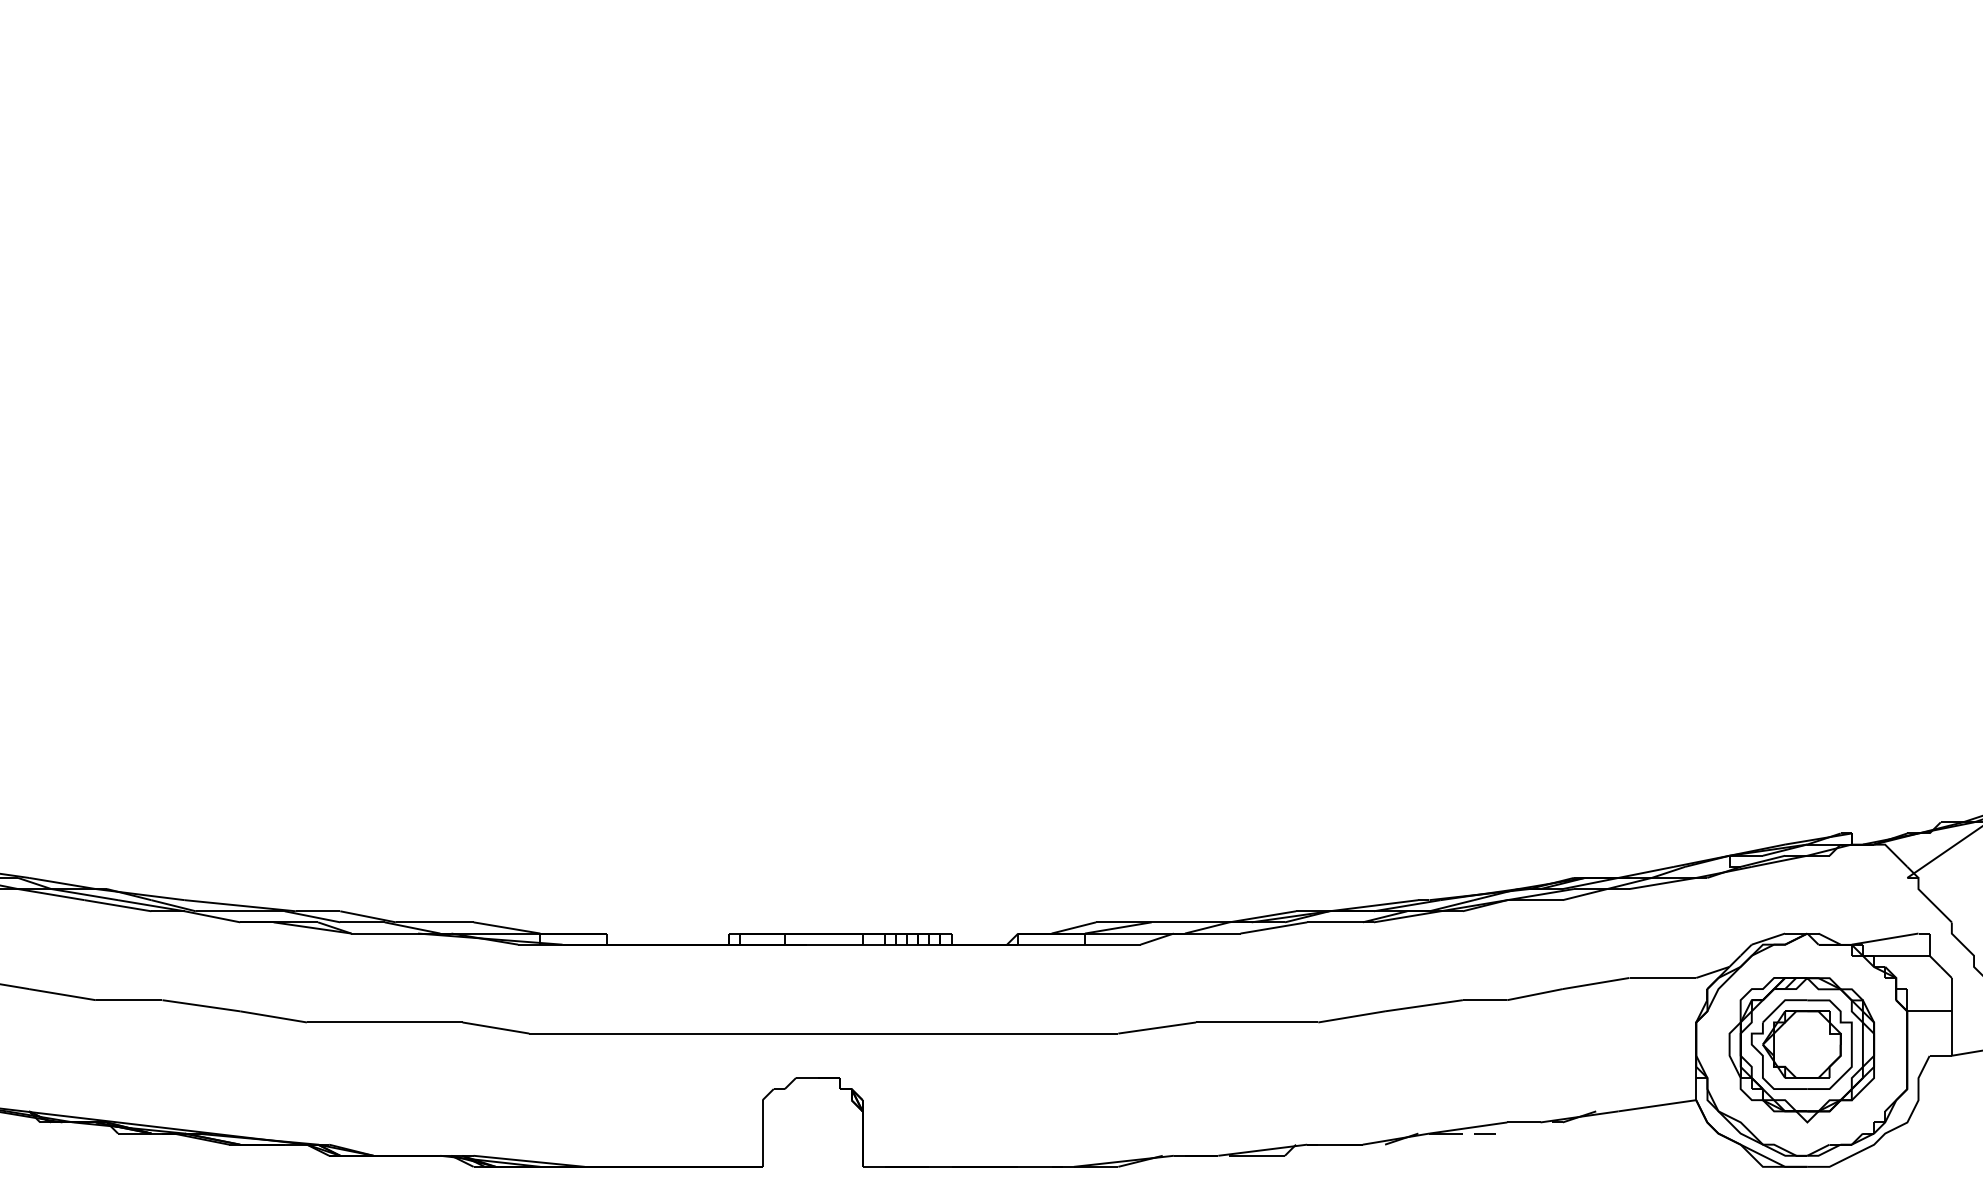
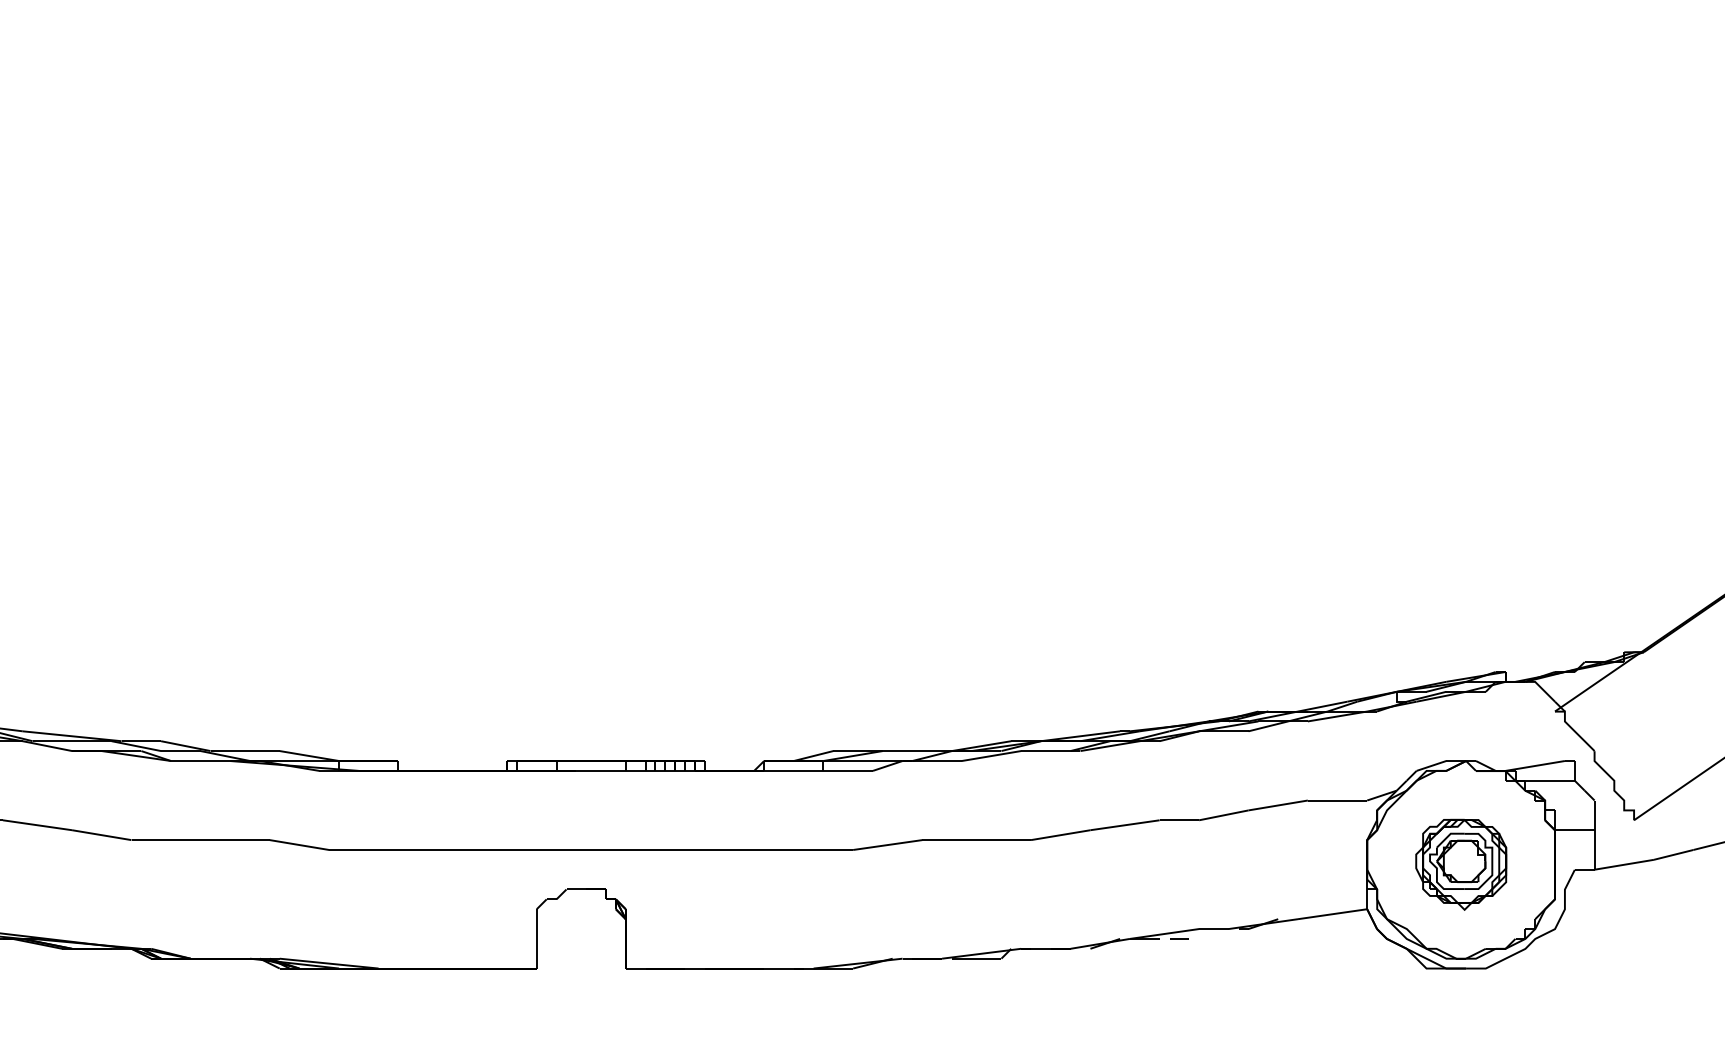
part: (1801, 1050) -> (1460, 865), size x0.7

